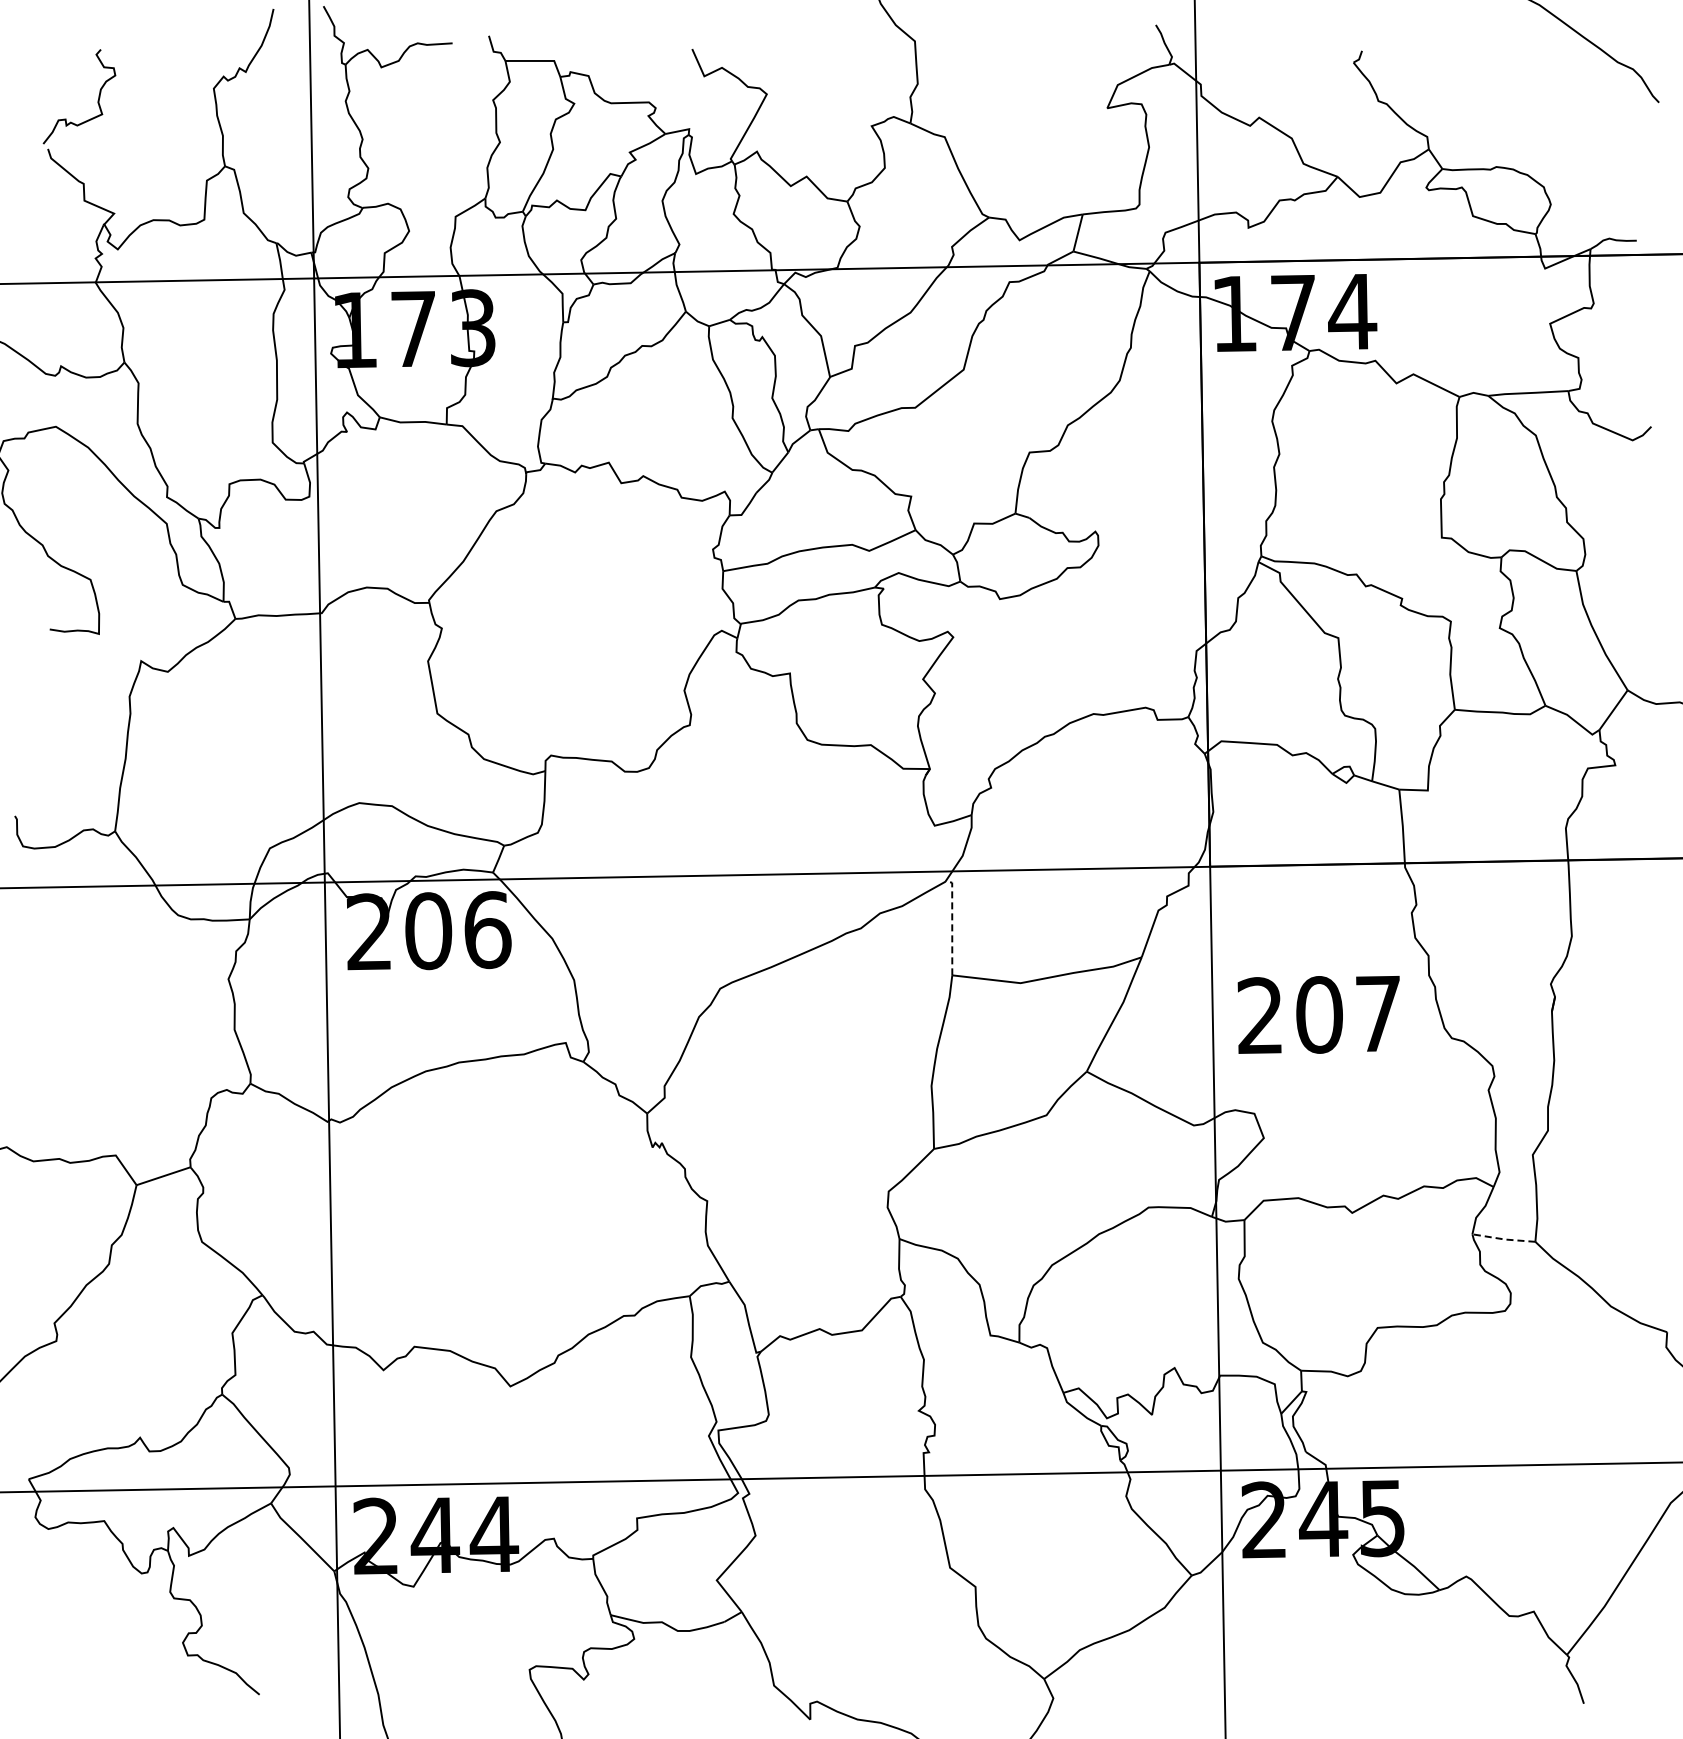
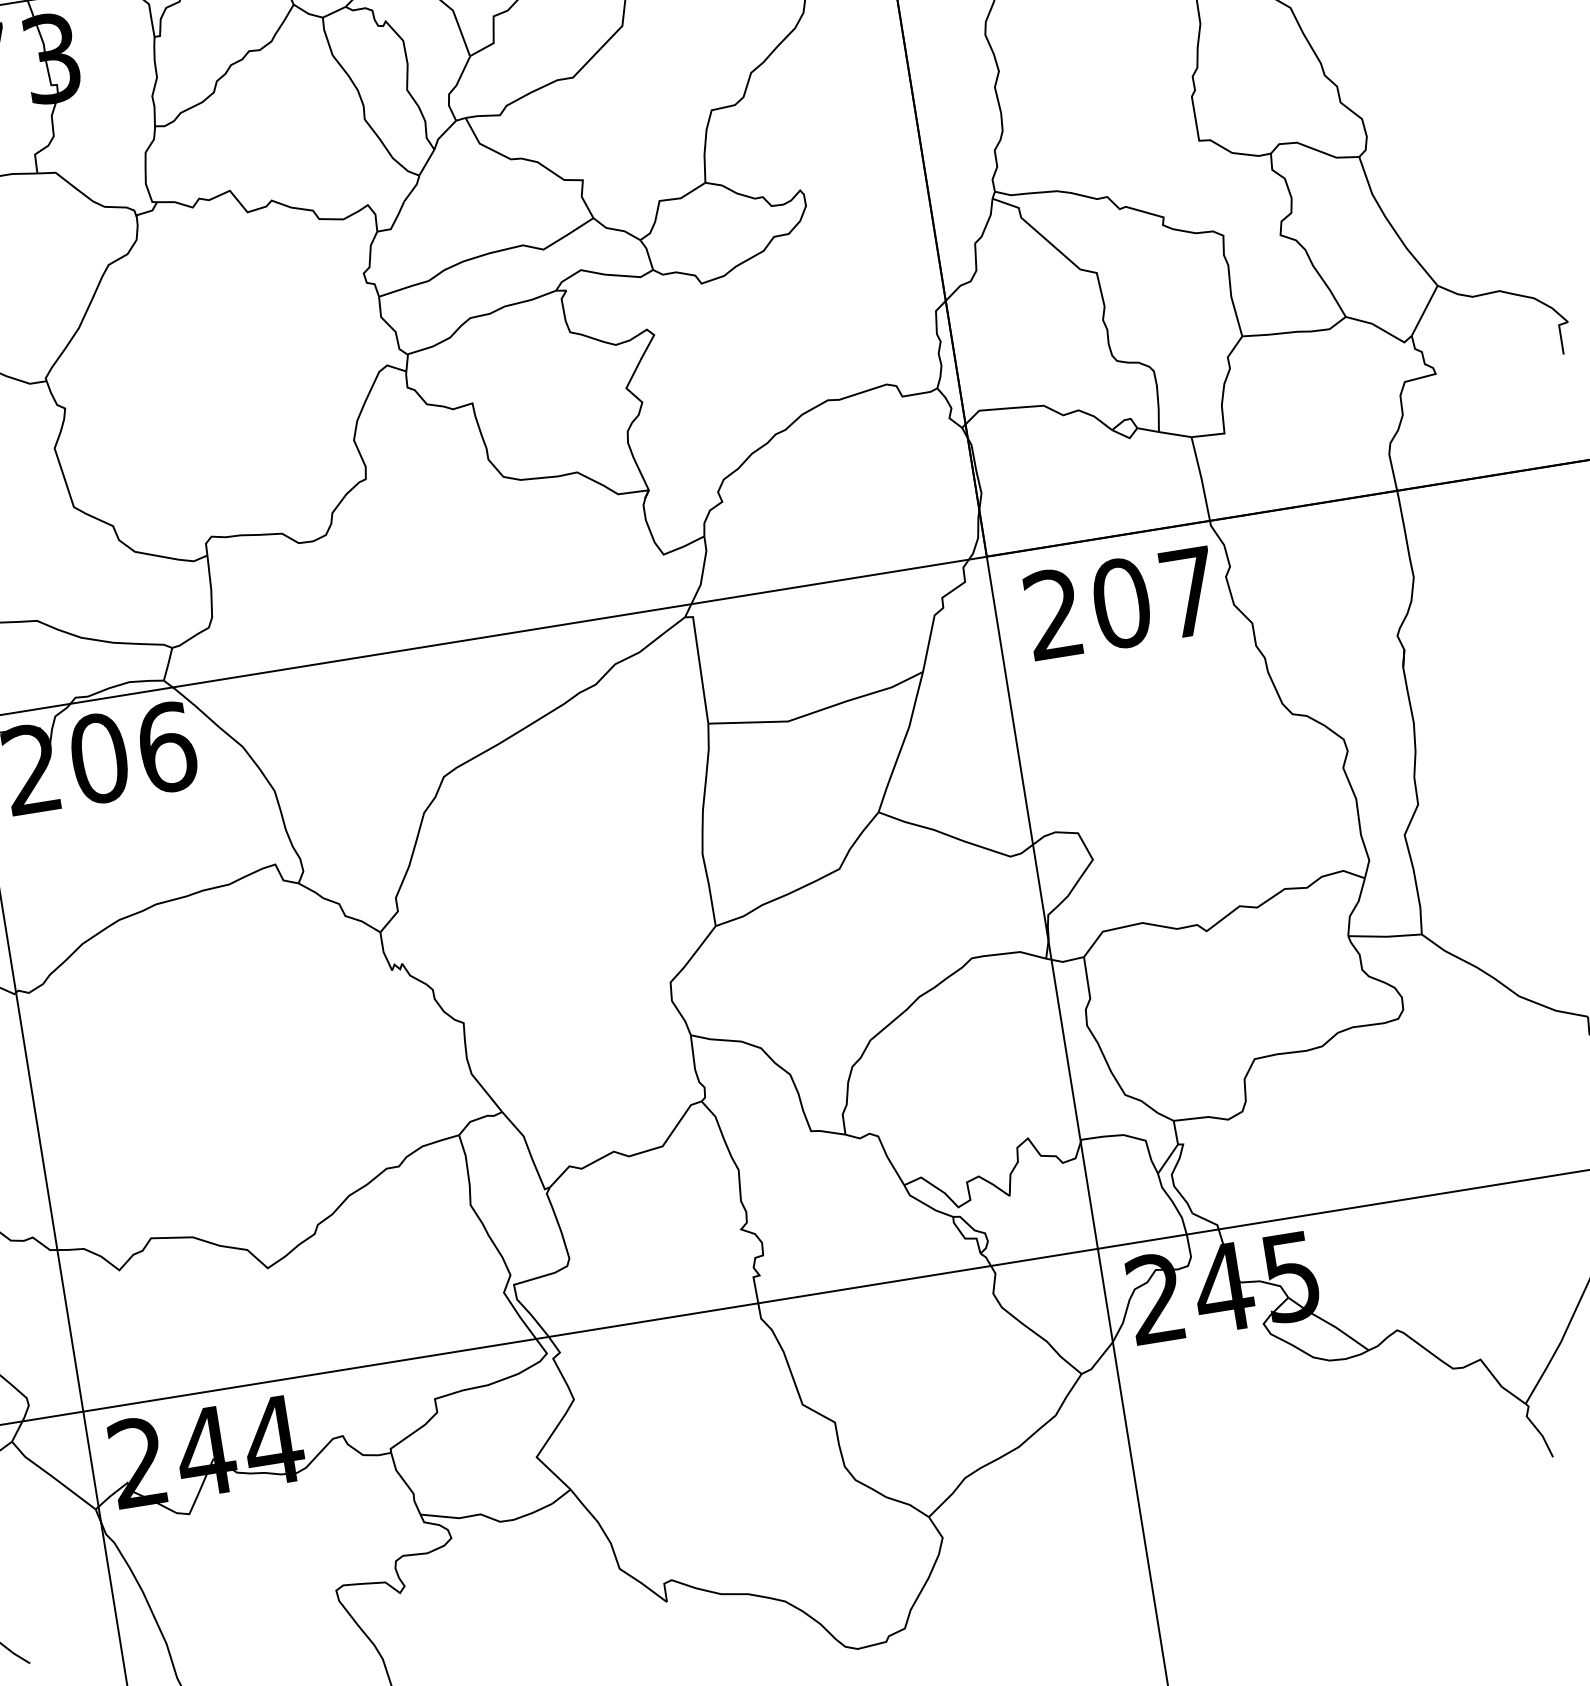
line: (952, 924) -> (700, 665), dashed -> solid
text: (1318, 1014) -> (1120, 603), moved
line: (1504, 1239) -> (1385, 936), dashed -> solid

